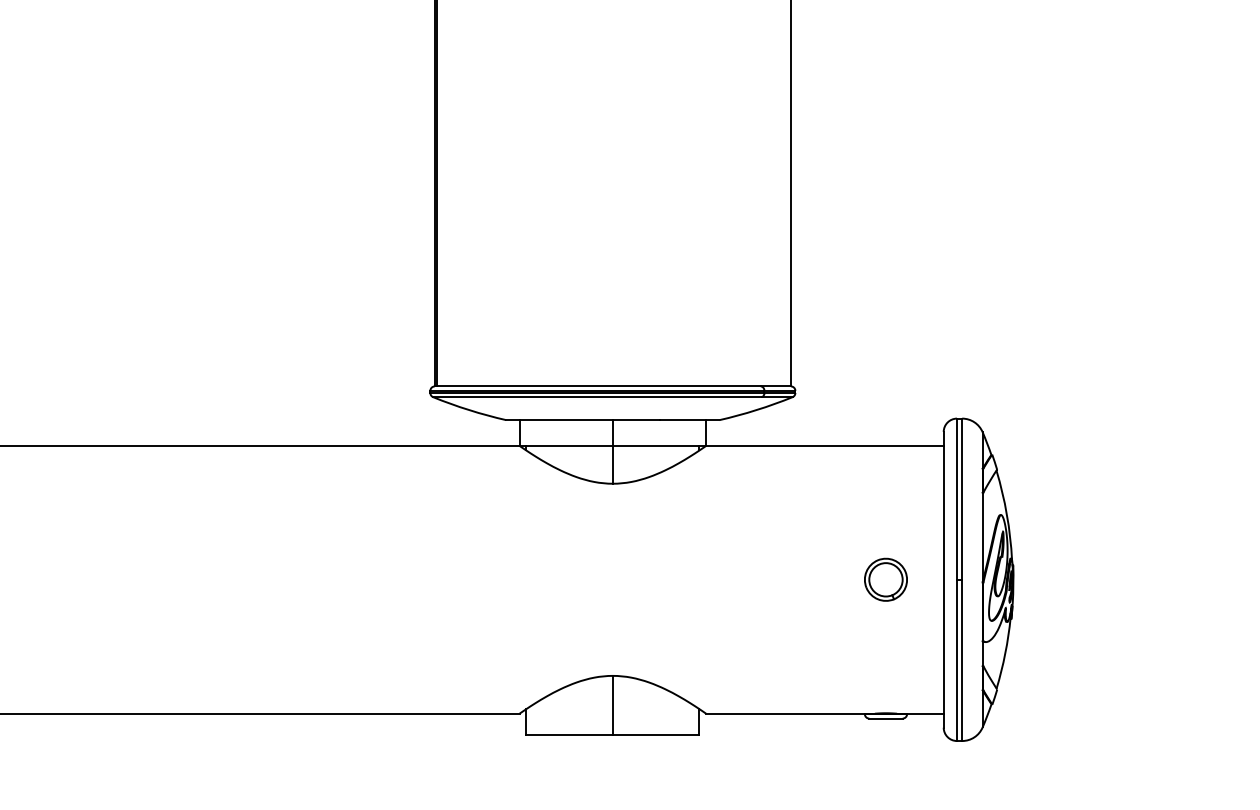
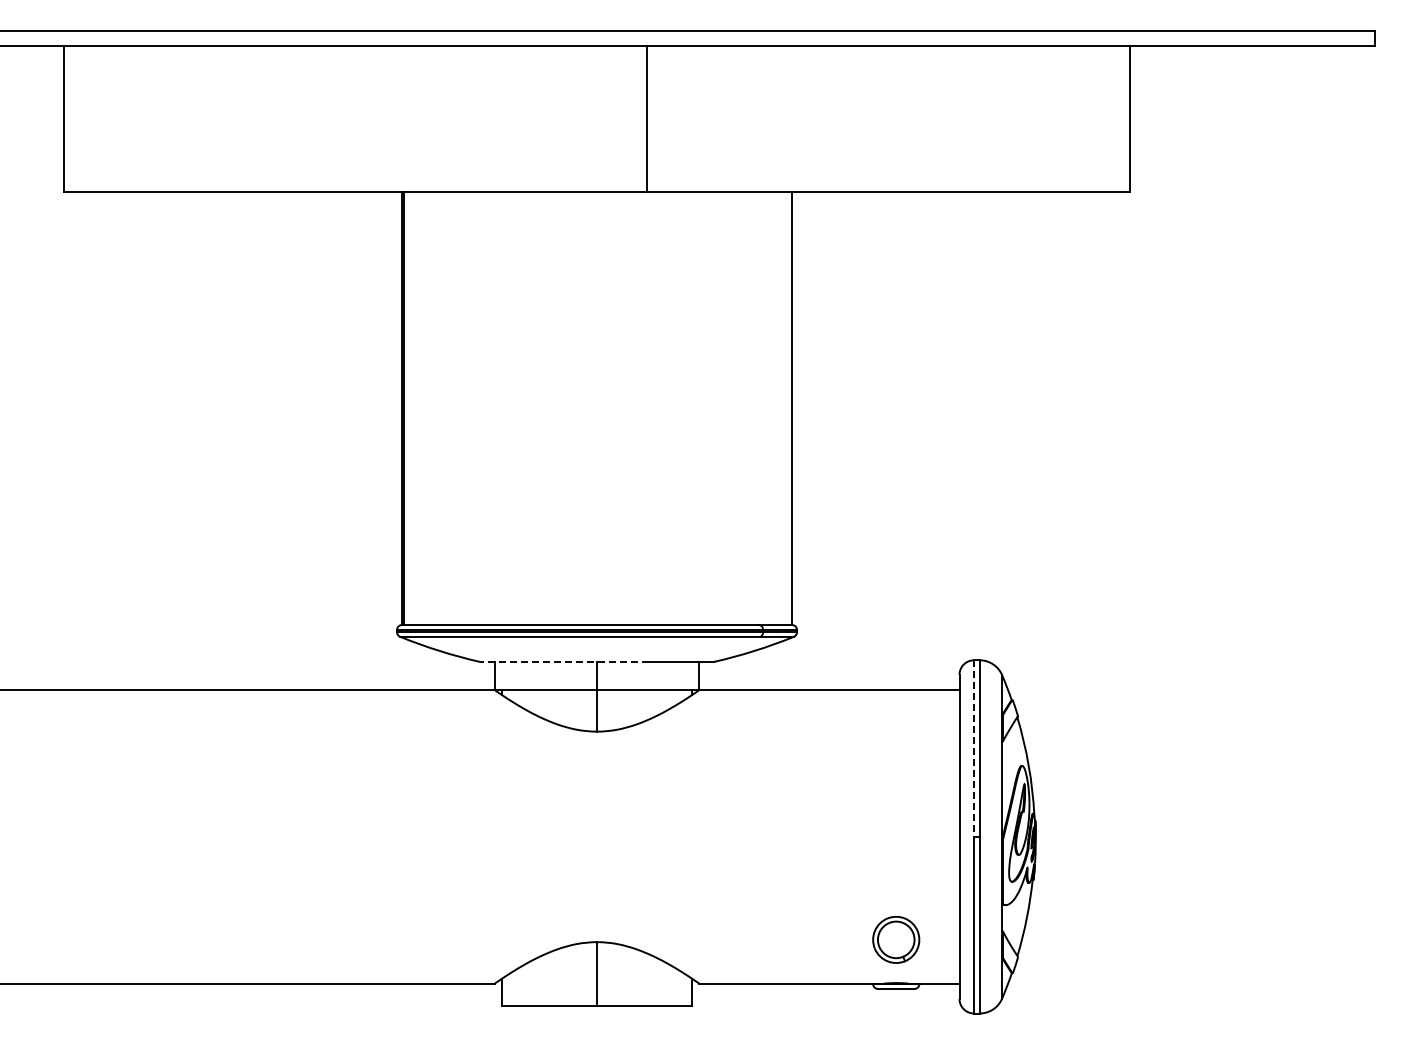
line: (582, 419) -> (563, 661), solid -> dashed
line: (957, 500) -> (974, 749), solid -> dashed
part: (886, 579) -> (896, 939), moved

